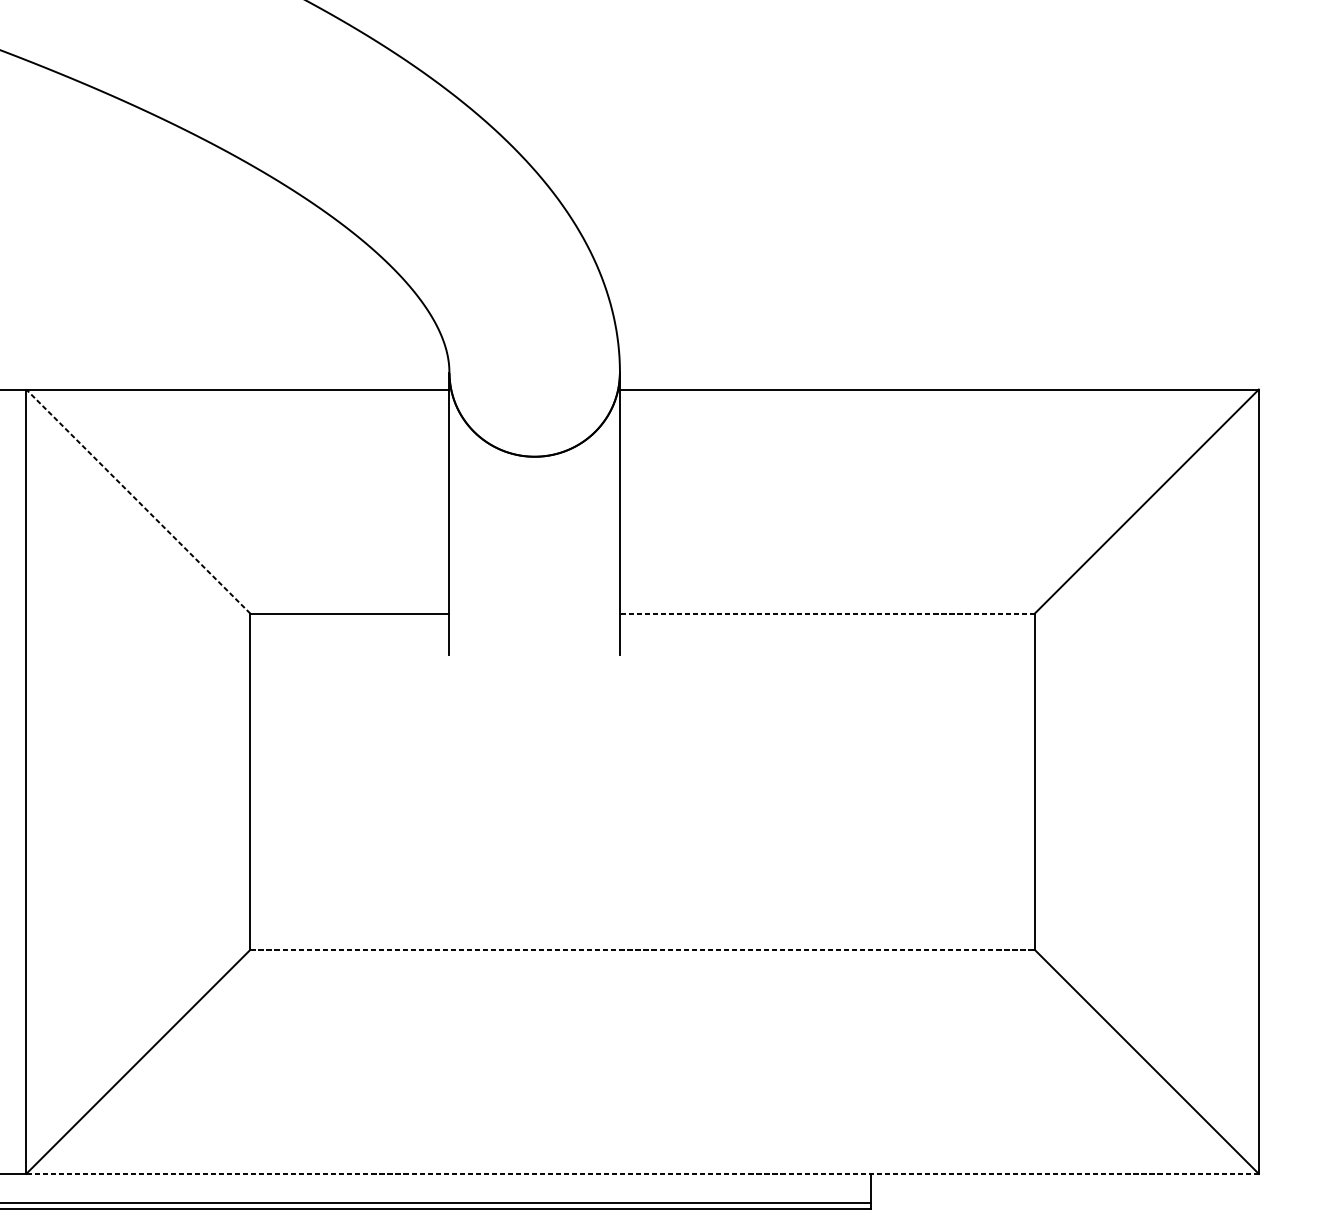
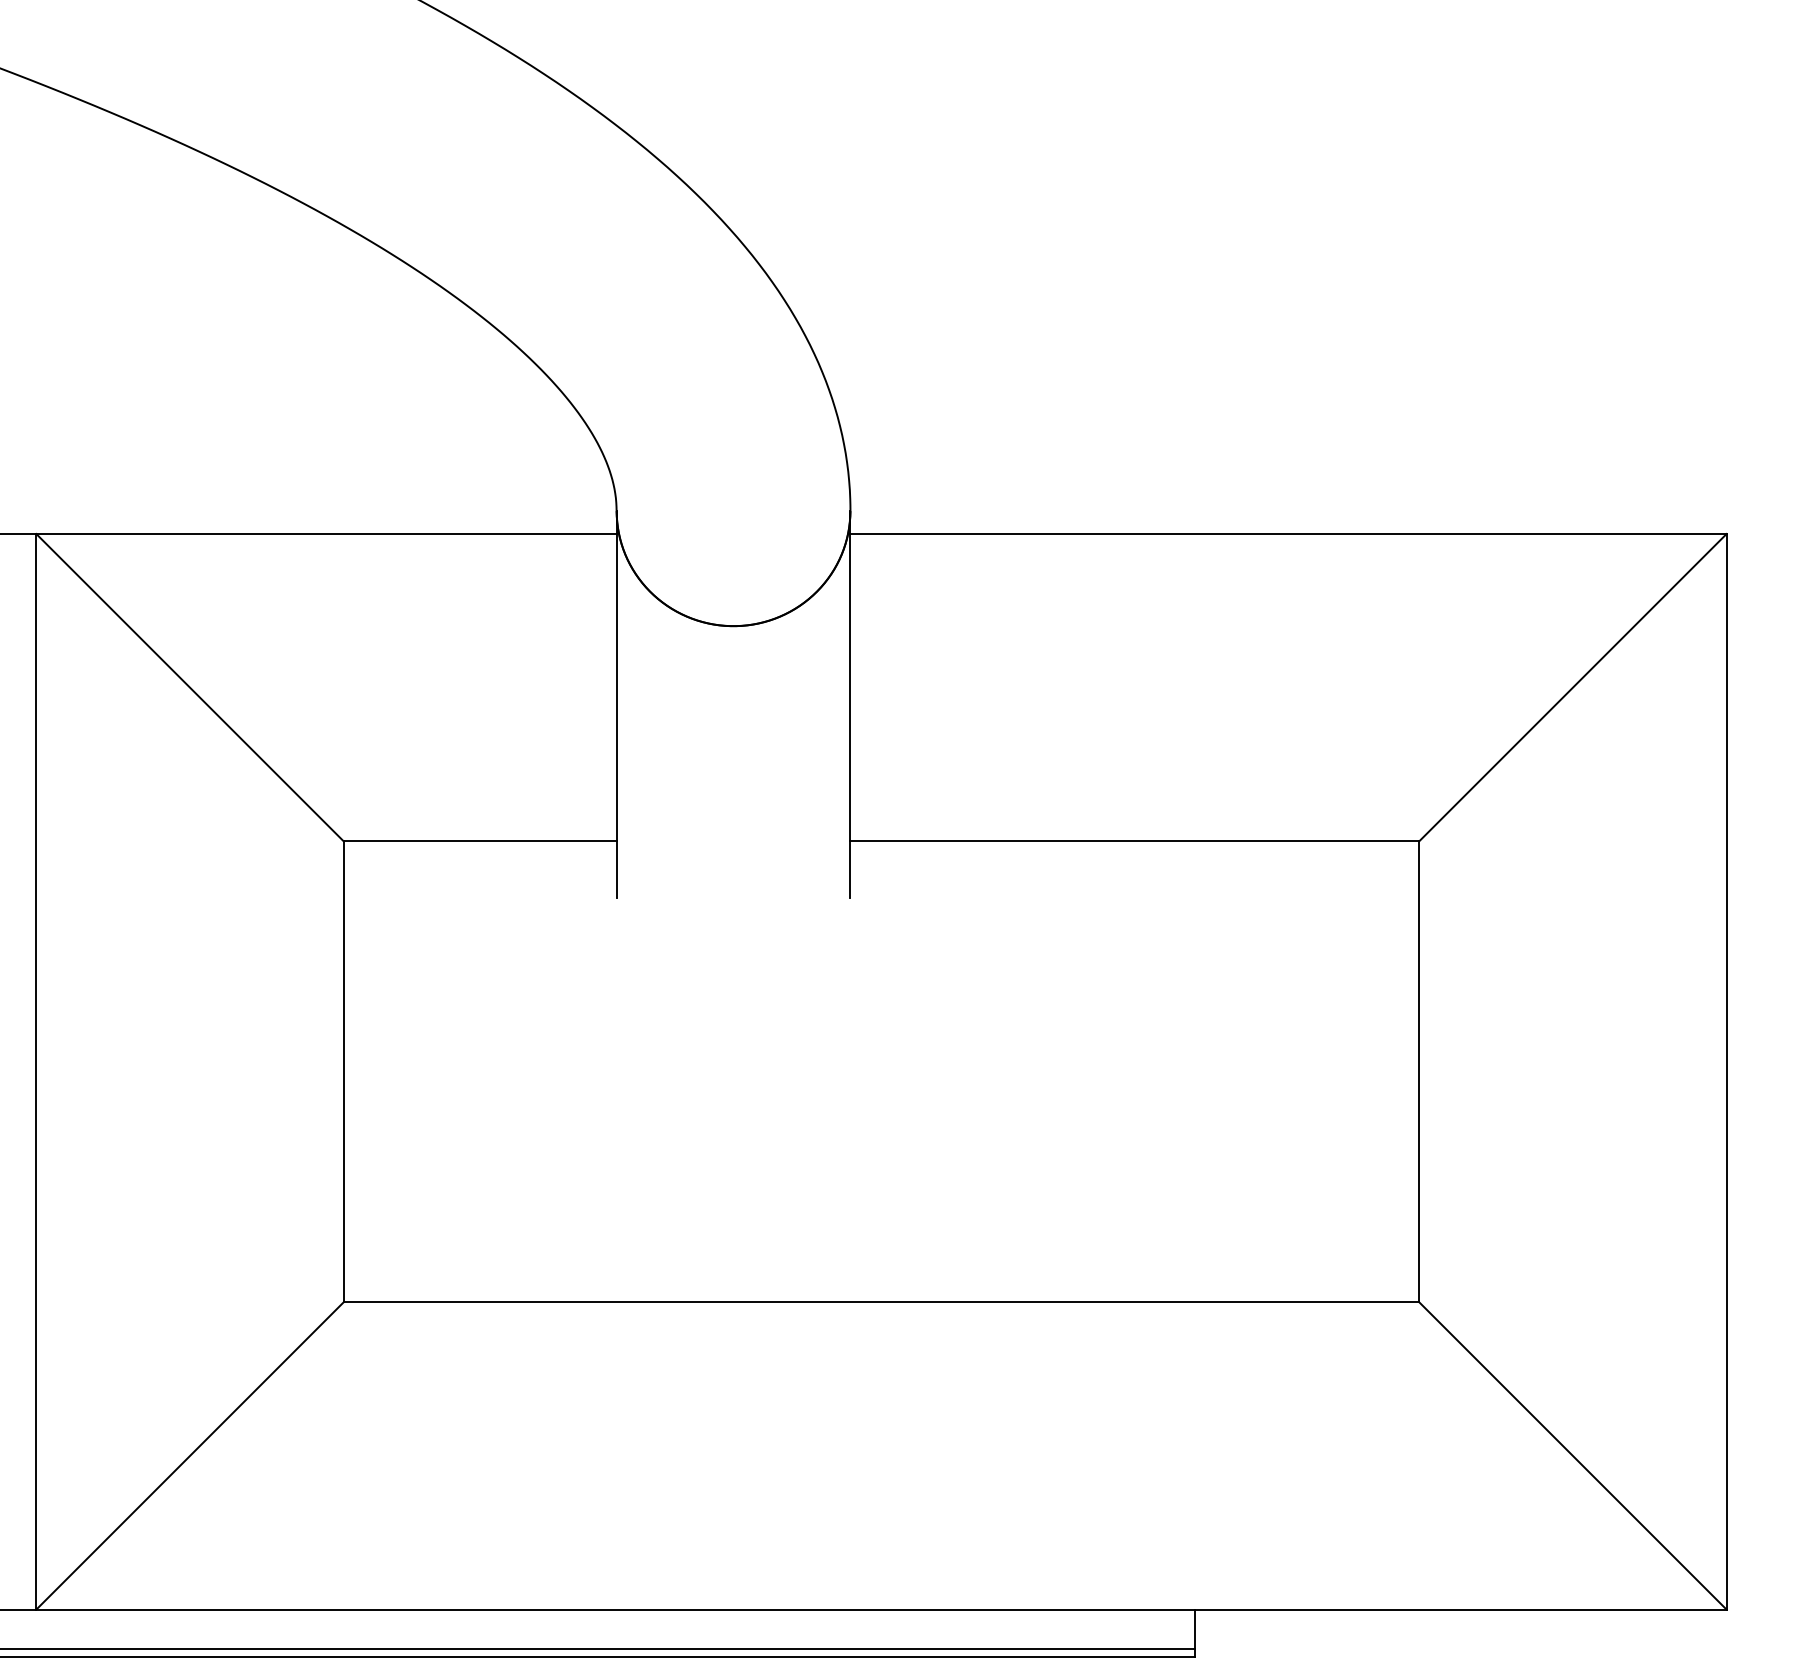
line: (137, 501) -> (189, 687), dashed -> solid
line: (827, 613) -> (1134, 841), dashed -> solid
line: (642, 949) -> (881, 1302), dashed -> solid
line: (641, 1173) -> (880, 1609), dashed -> solid

